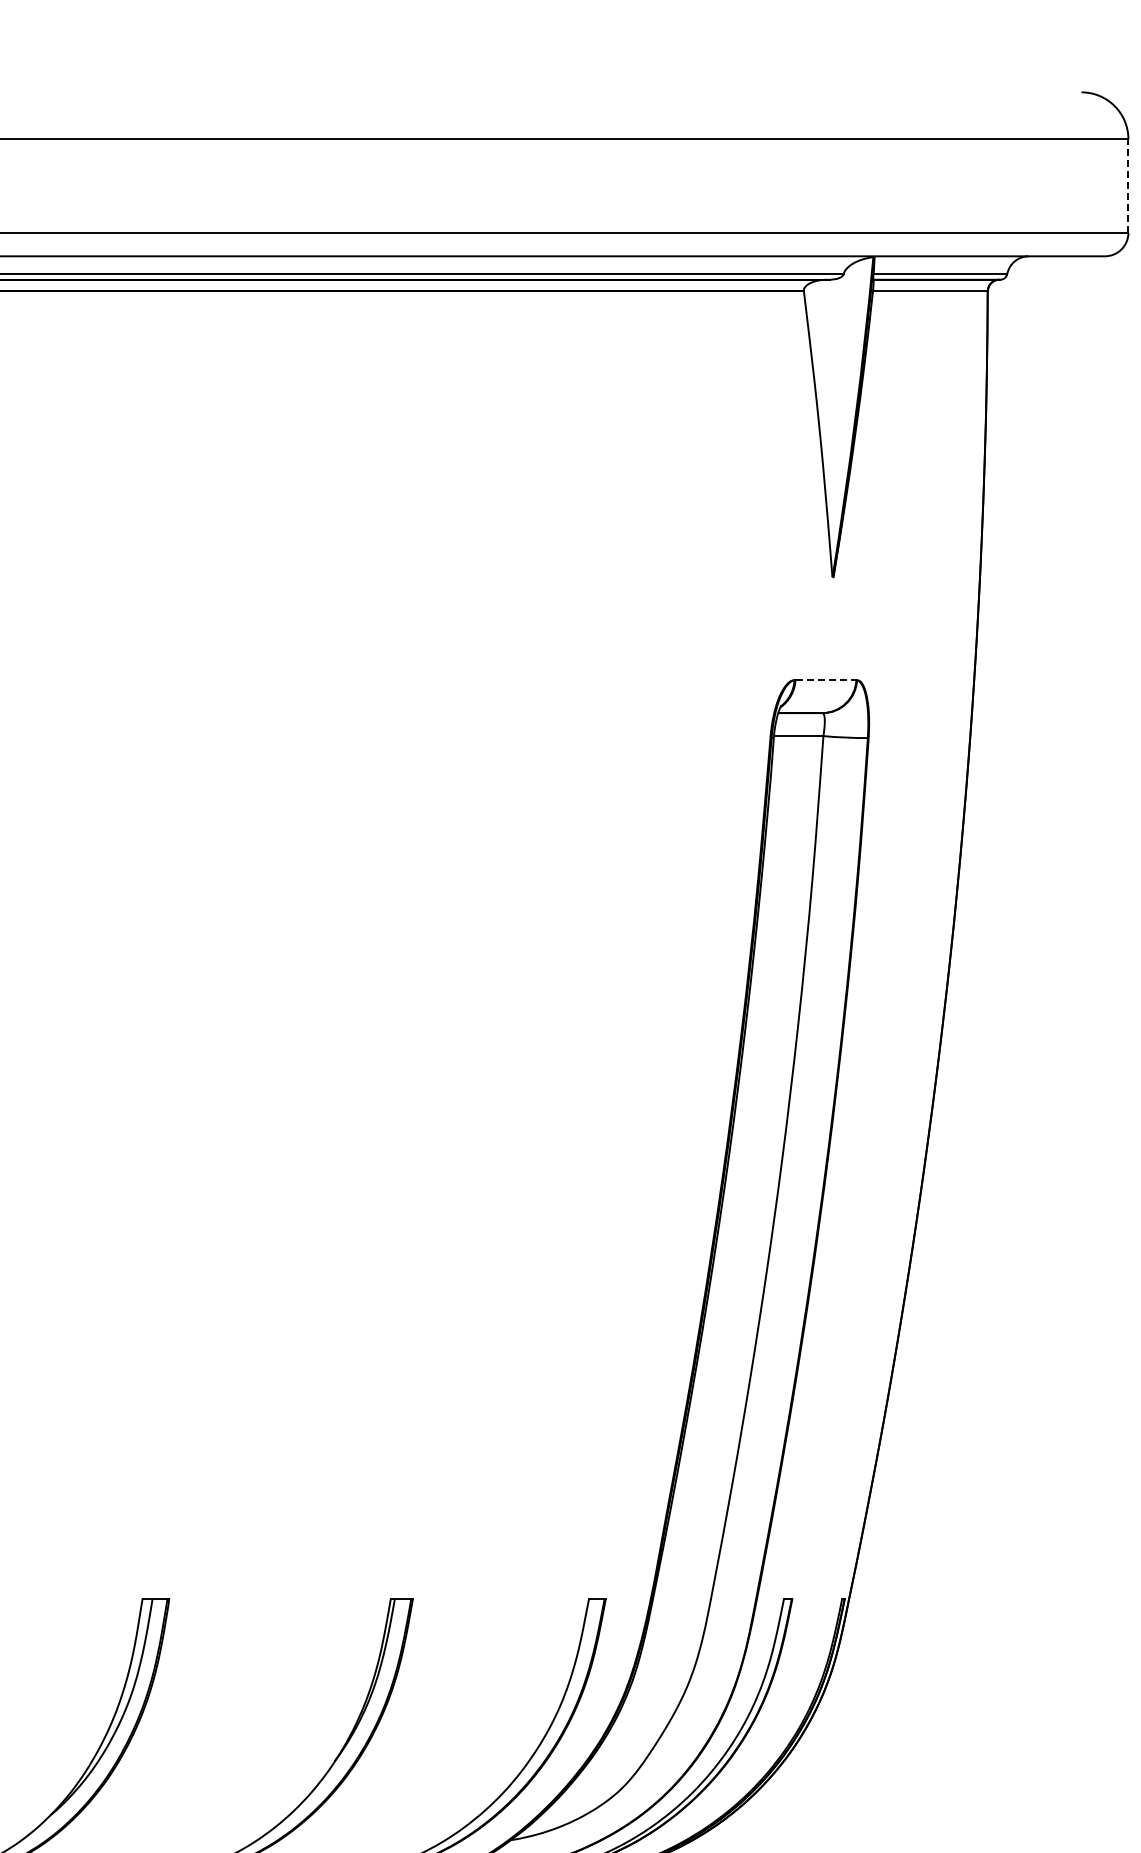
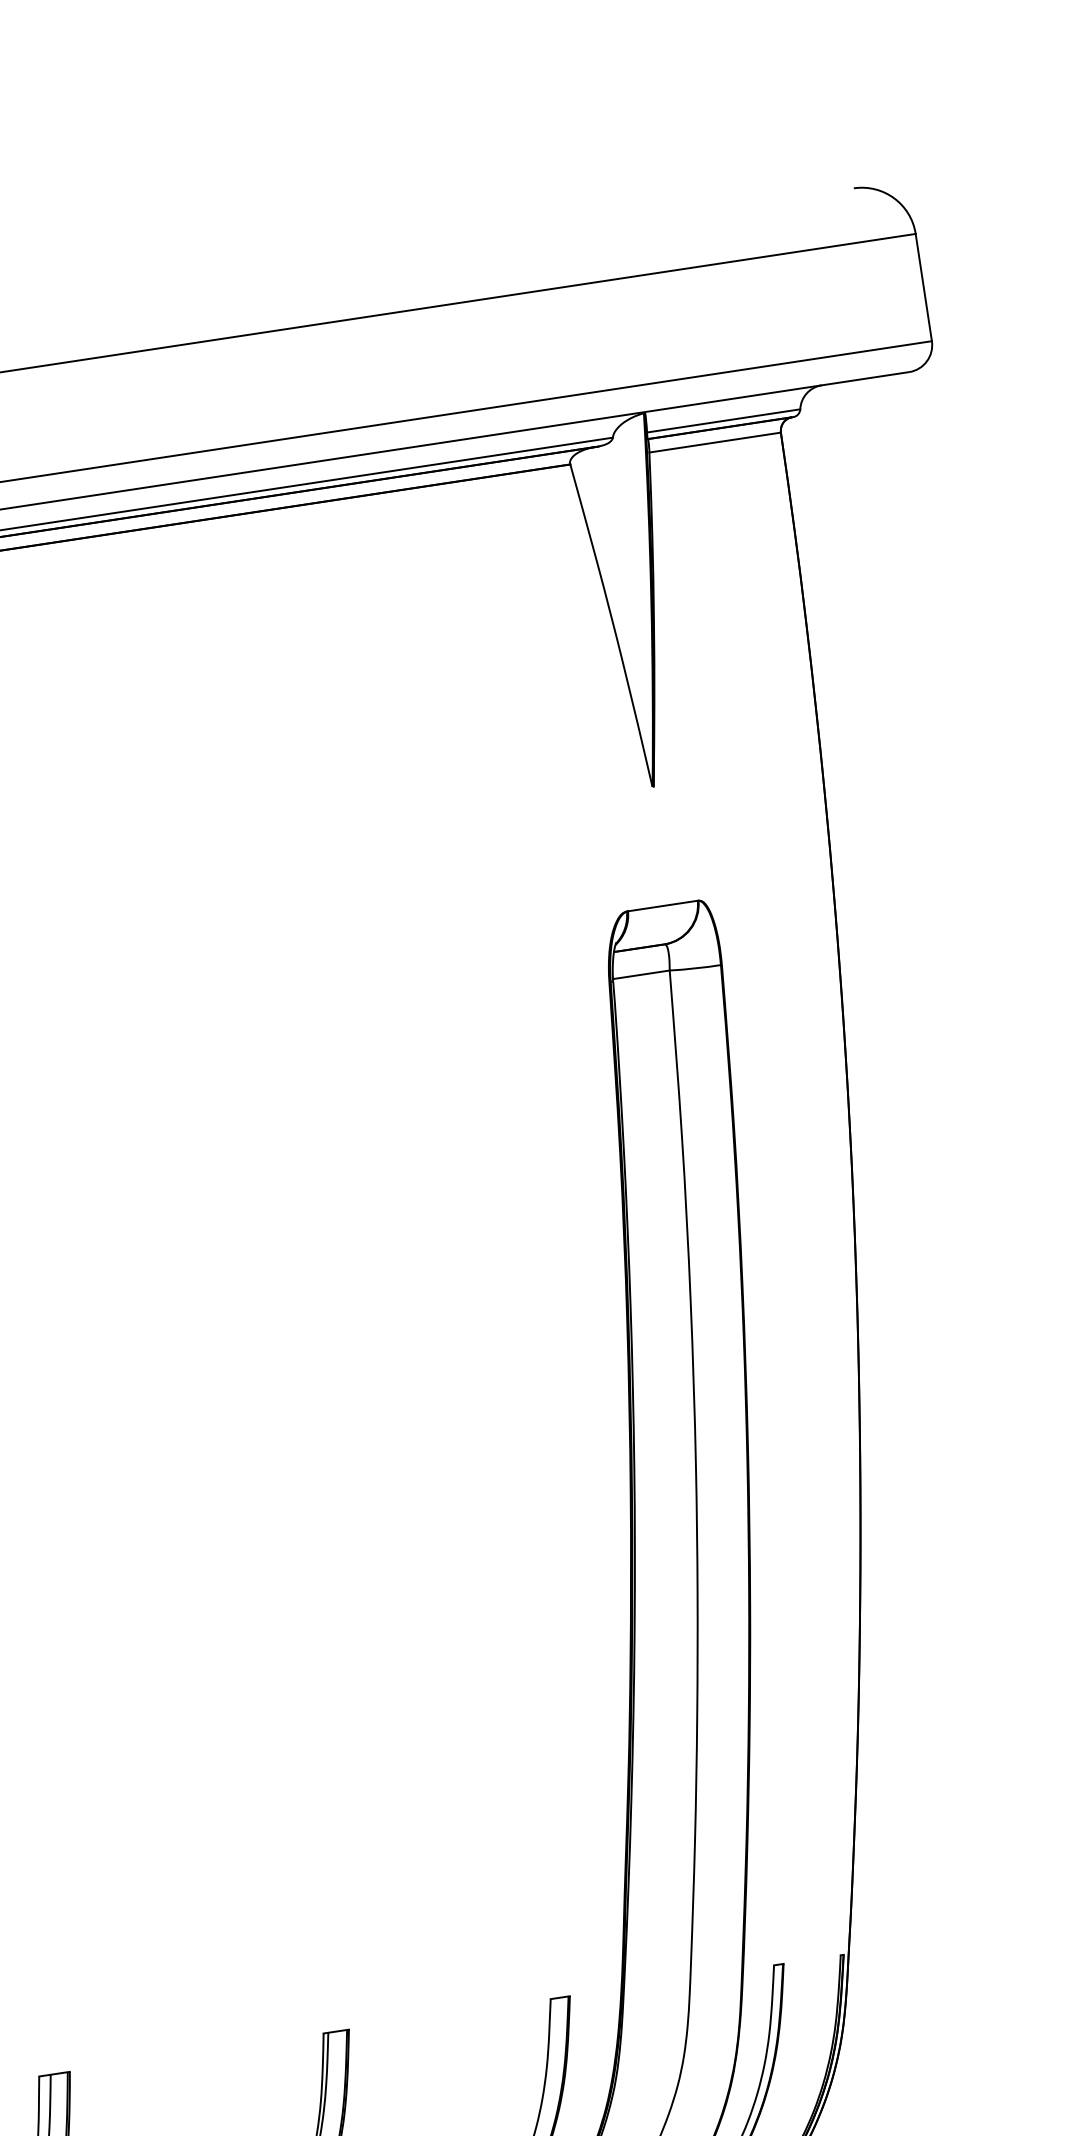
line: (1128, 186) -> (923, 288), dashed -> solid
line: (826, 680) -> (663, 906), dashed -> solid

